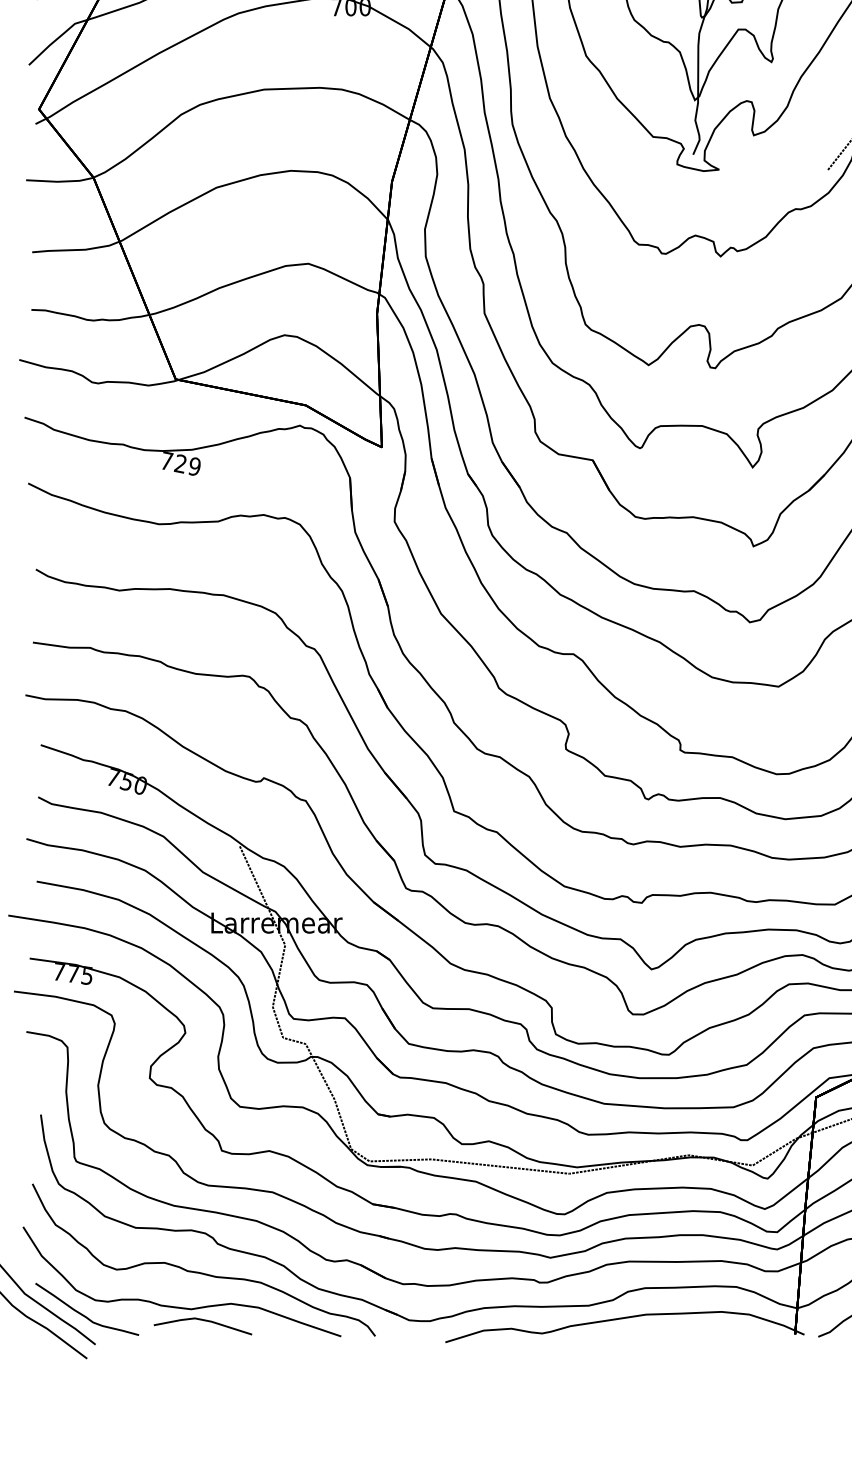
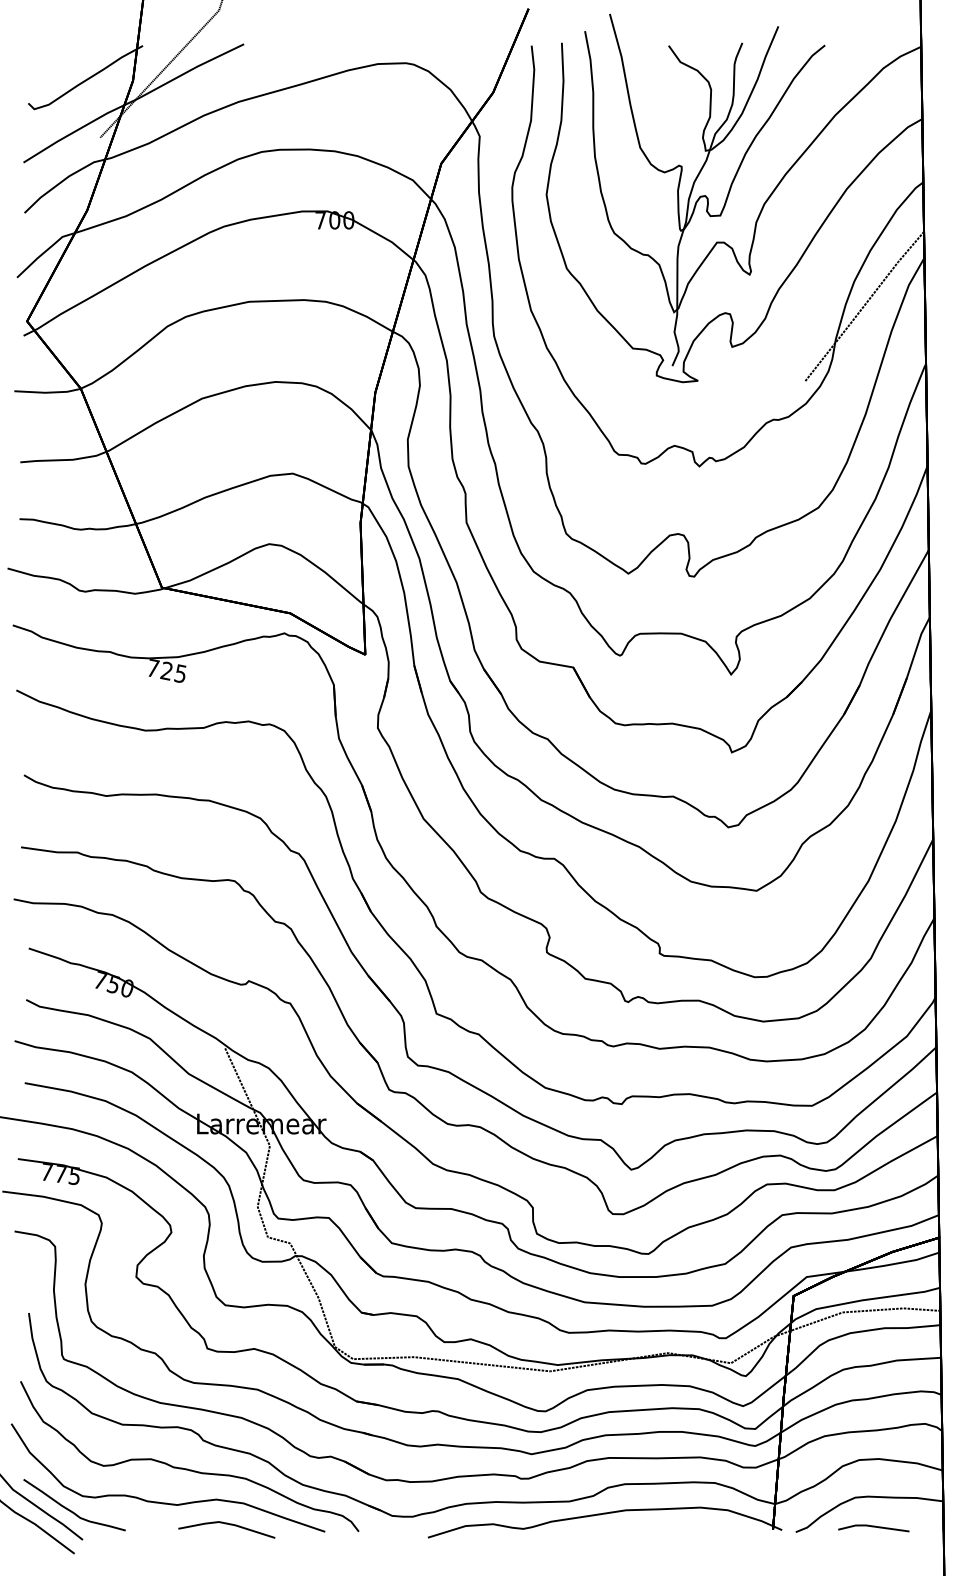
text: (194, 466) -> (180, 673), 729 -> 725
line: (202, 1320) -> (226, 1524), moved

